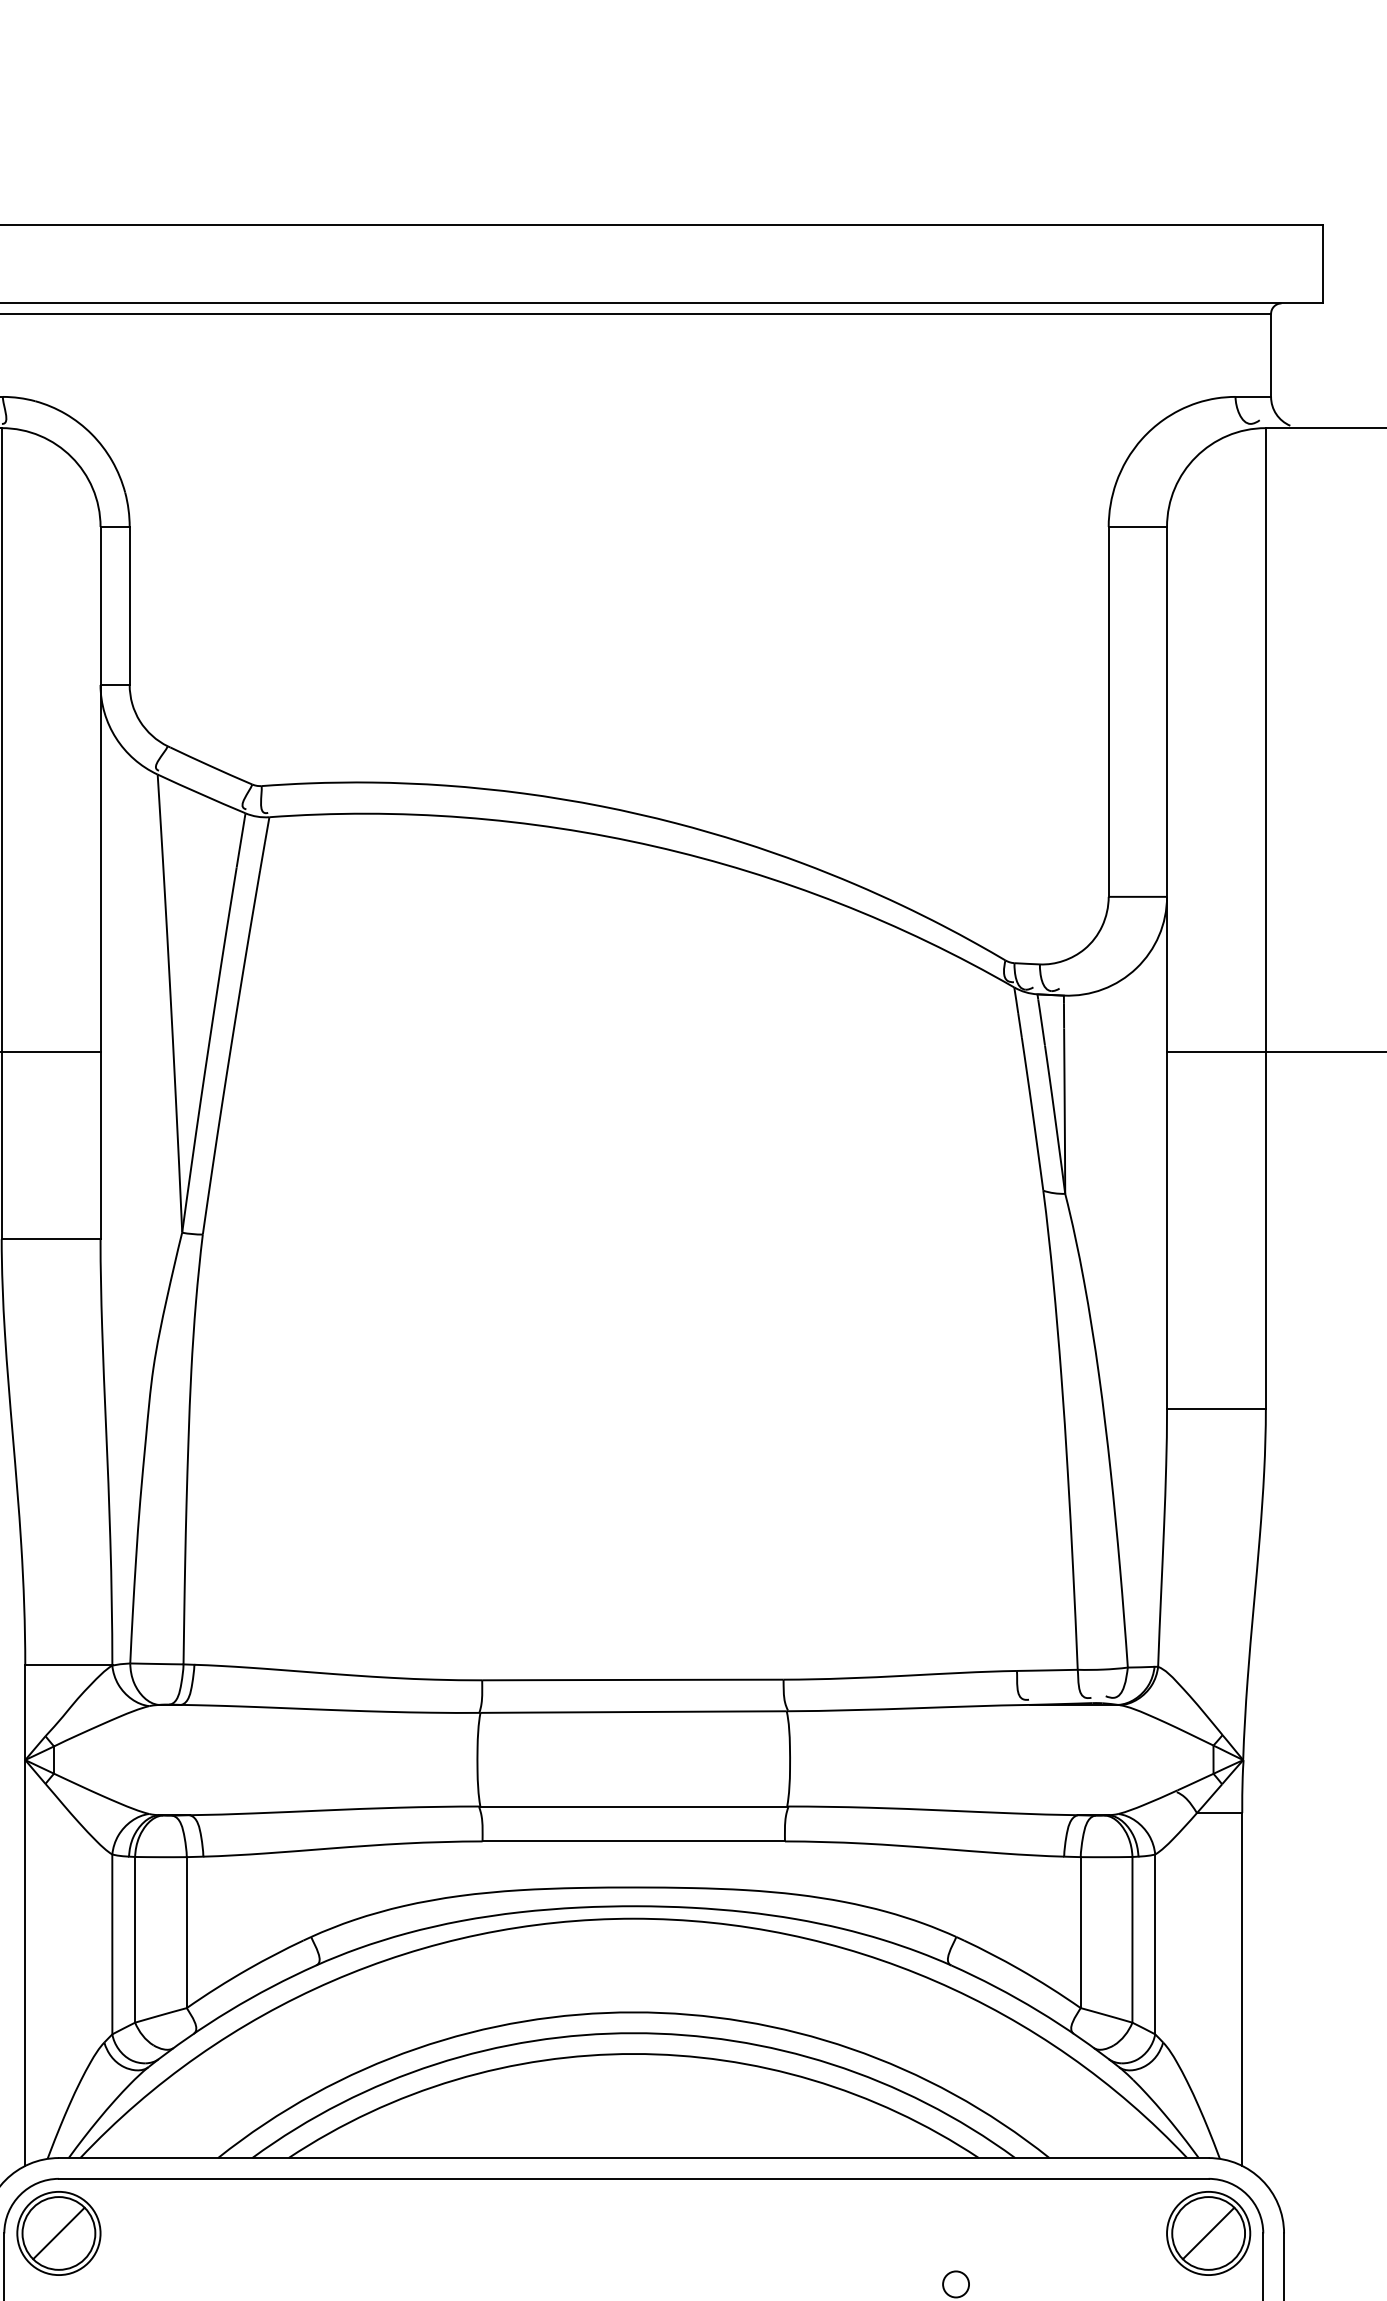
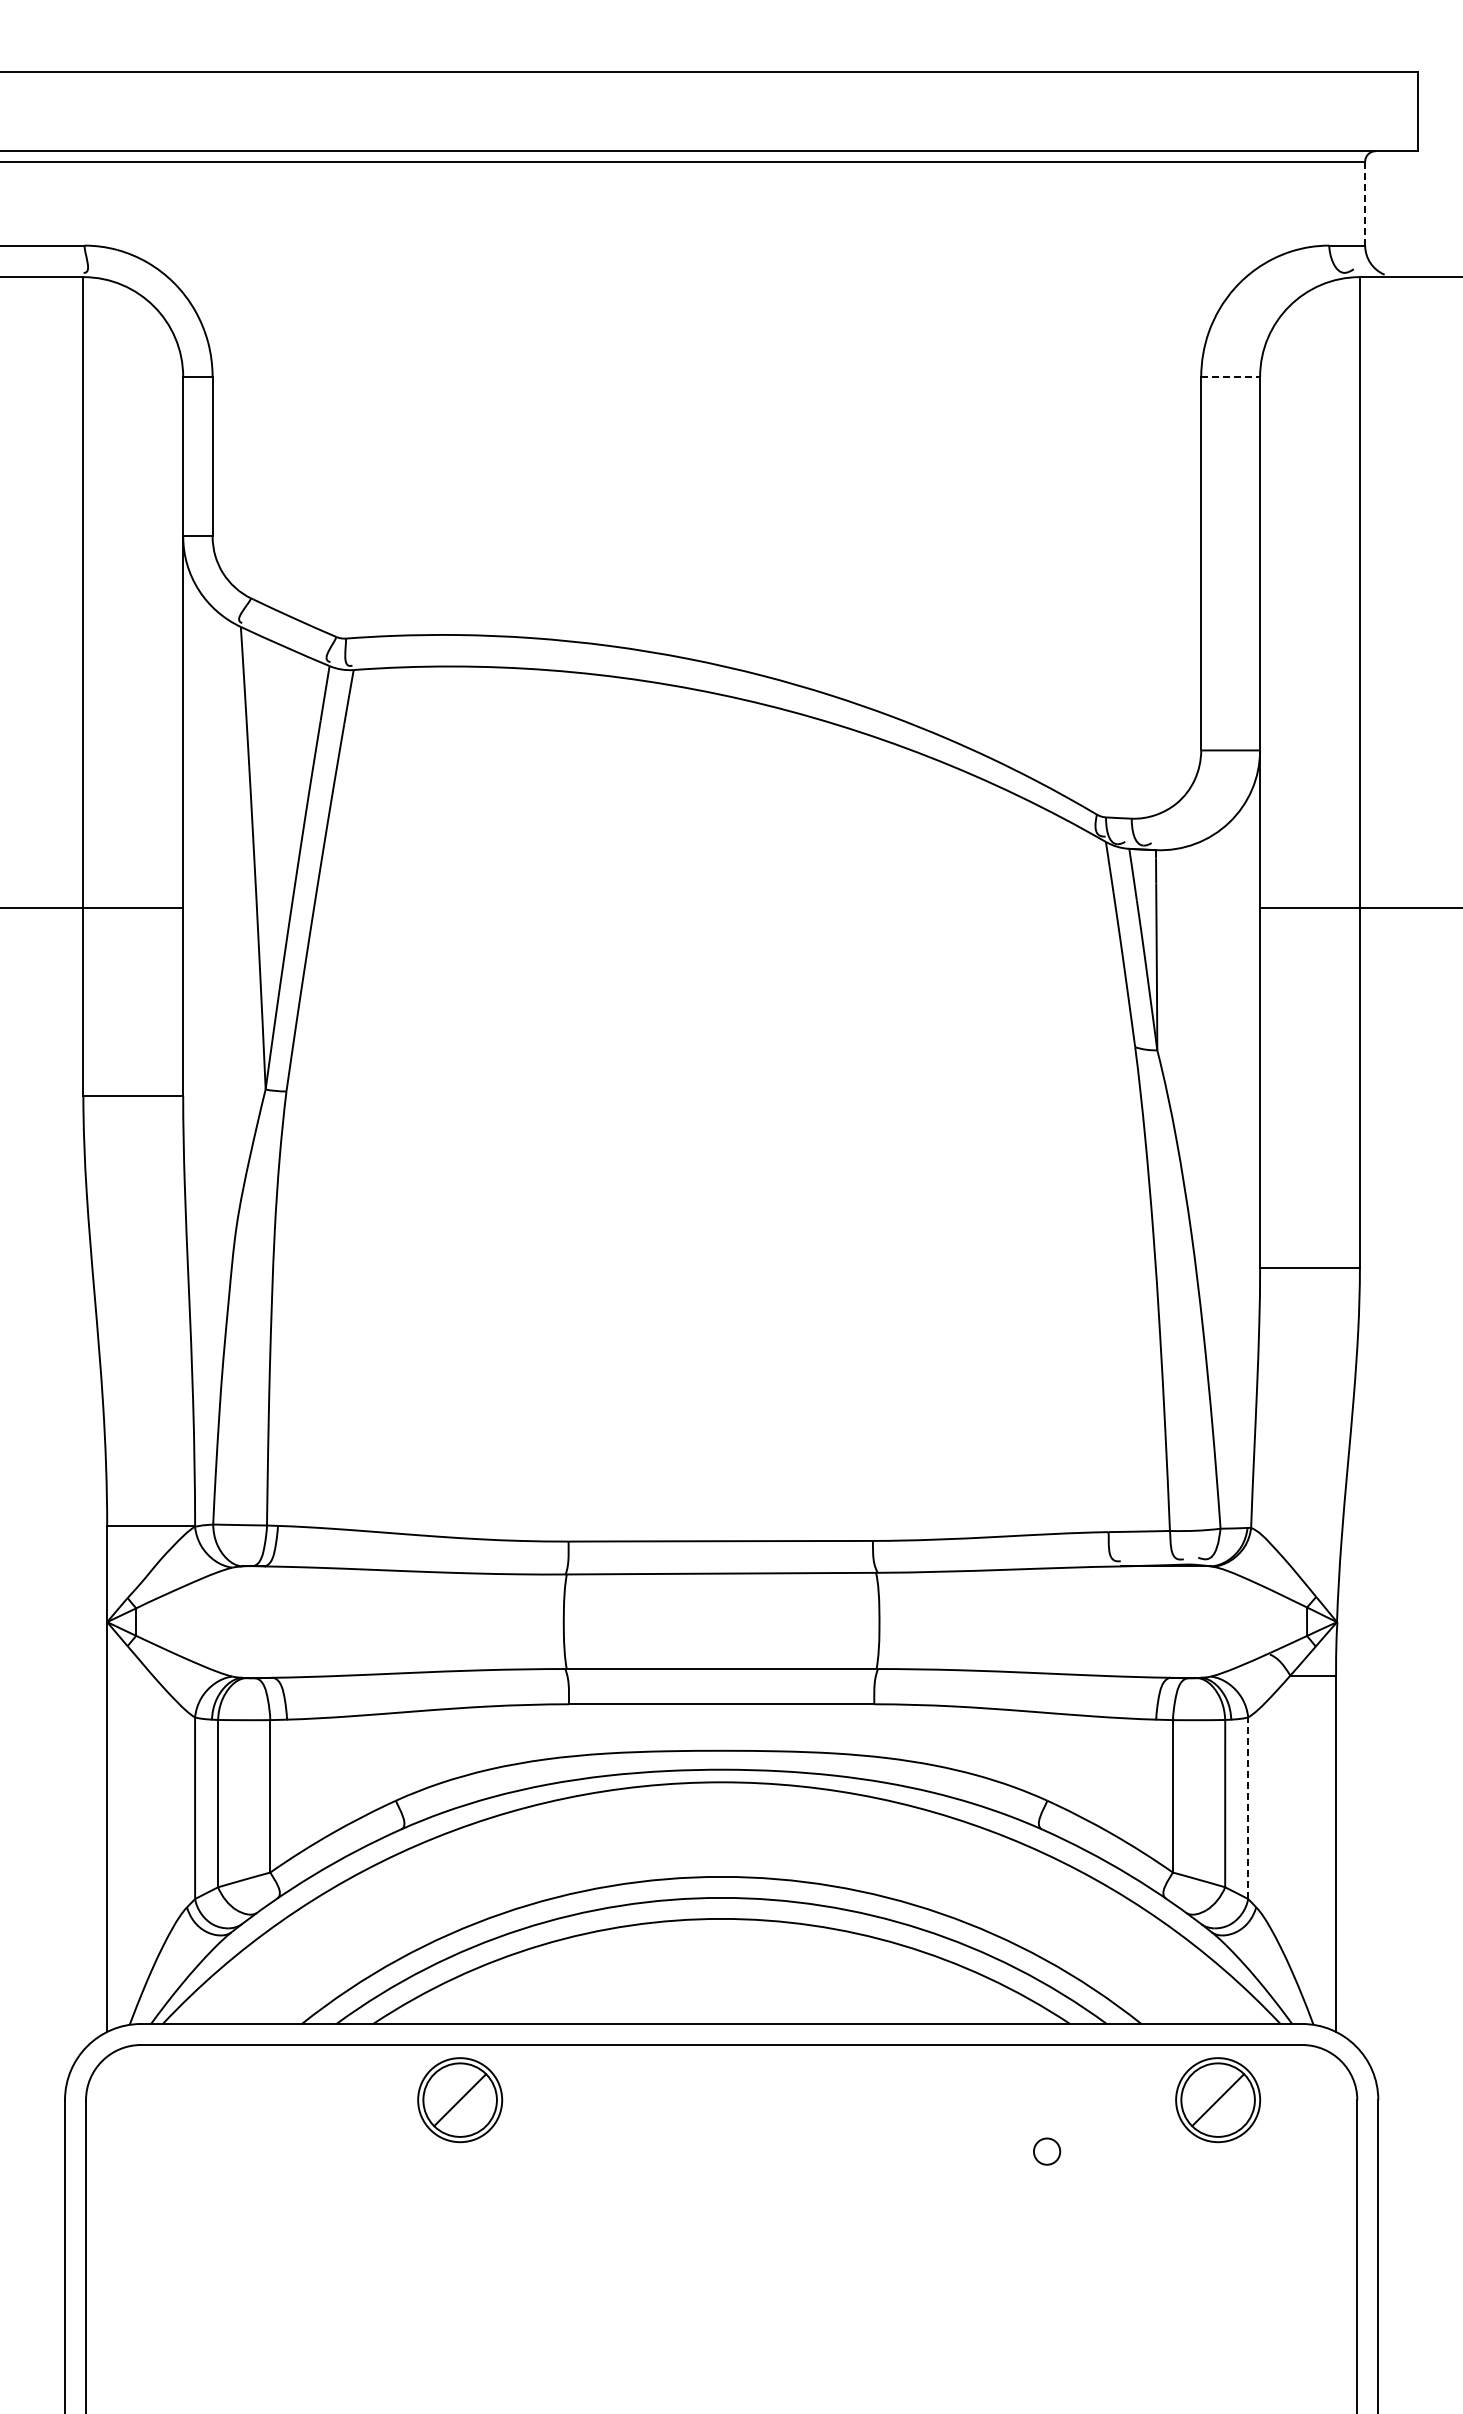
line: (1271, 355) -> (1365, 203), solid -> dashed
line: (1138, 526) -> (1231, 376), solid -> dashed
line: (1155, 1944) -> (1248, 1808), solid -> dashed
part: (59, 2233) -> (460, 2100), moved
part: (1209, 2233) -> (1218, 2100), moved

